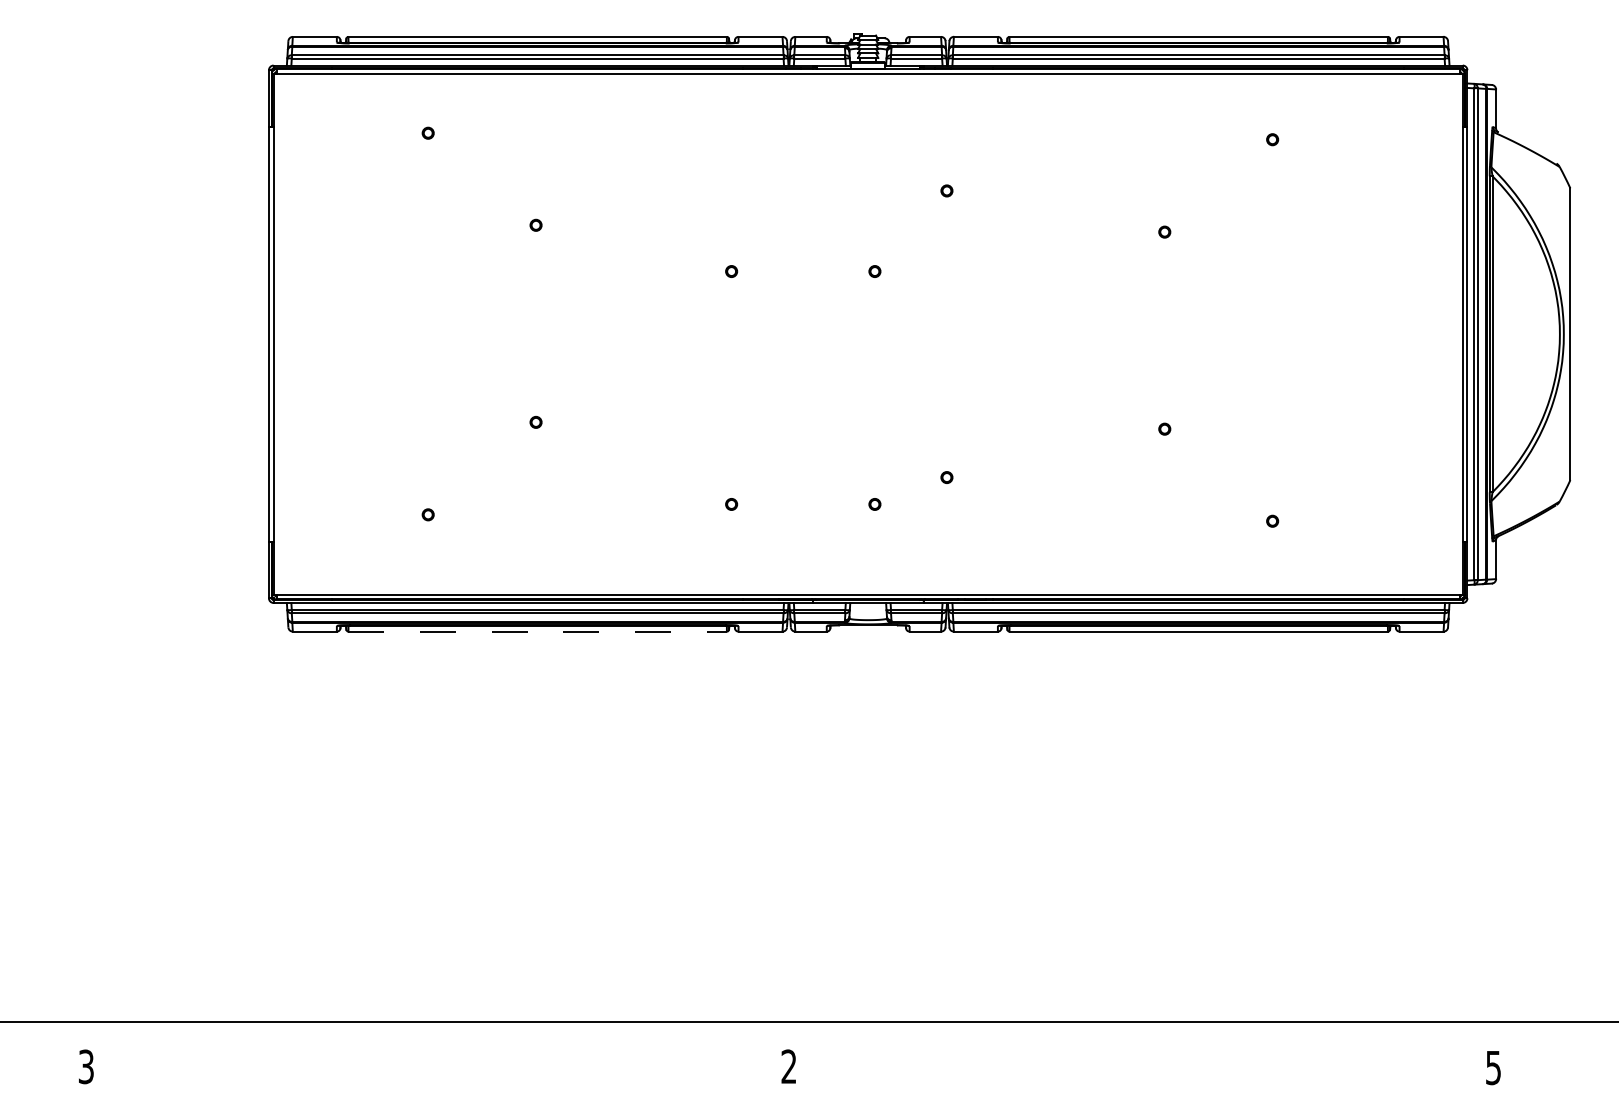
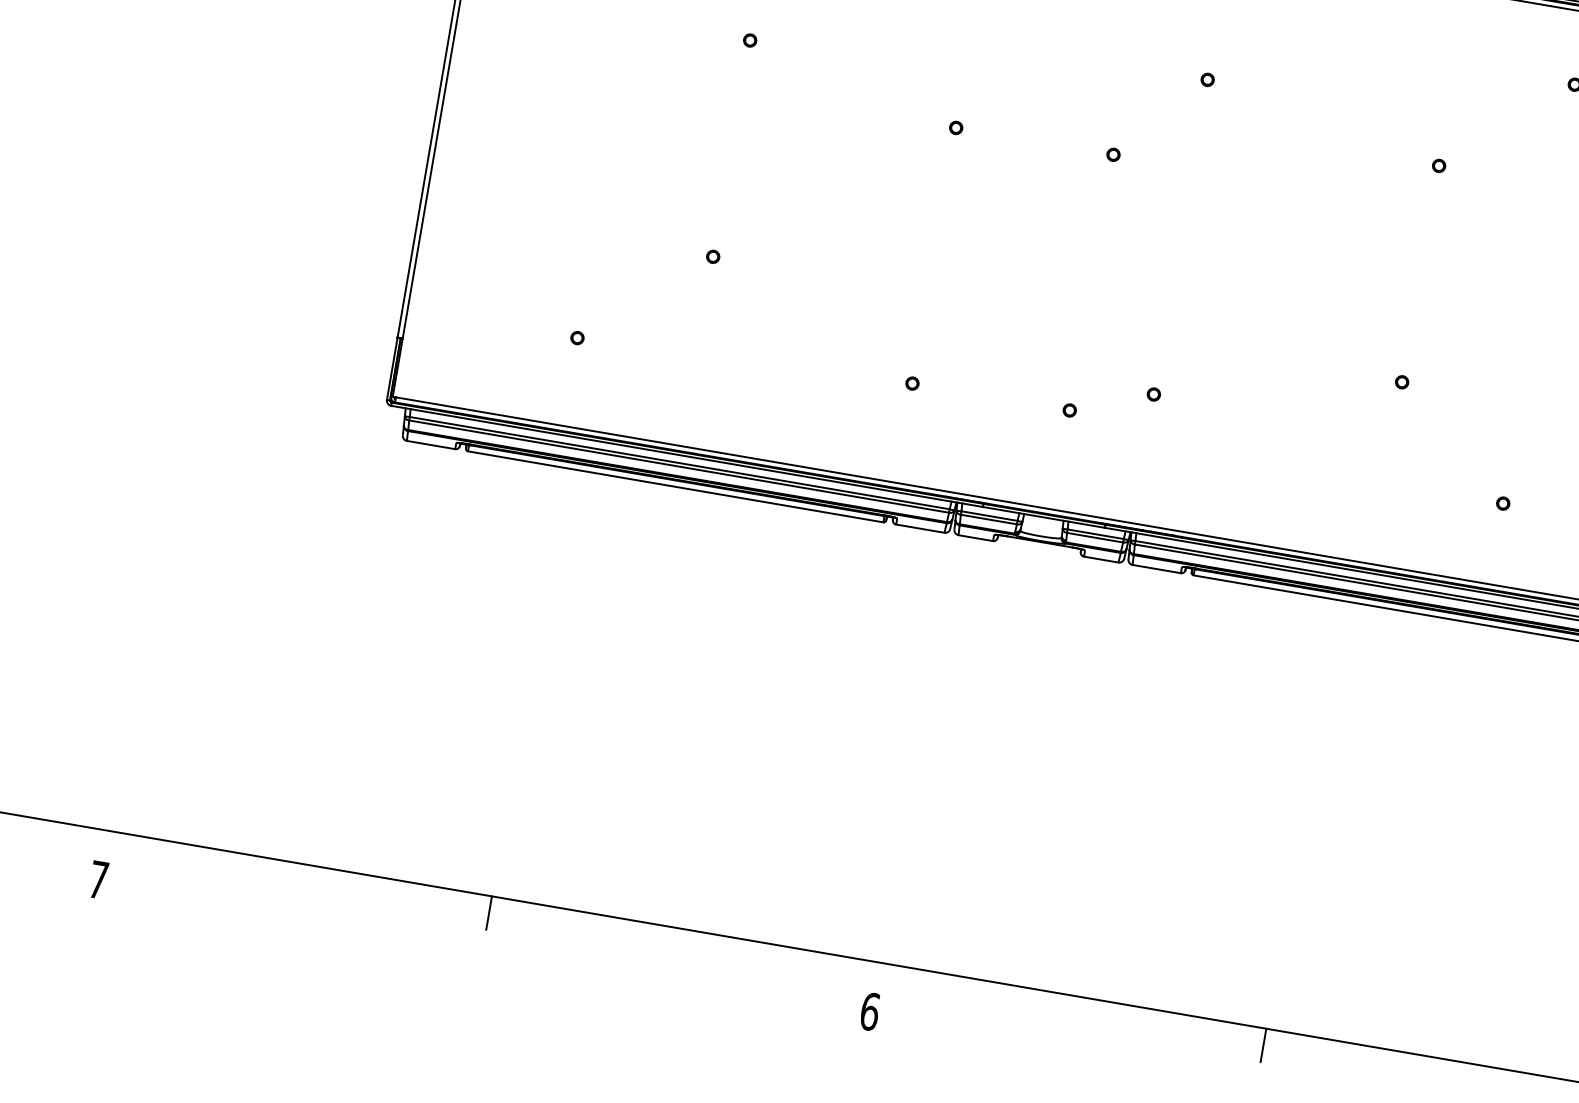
line: (538, 631) -> (676, 486), dashed -> solid
line: (437, 1036) -> (489, 912), added
line: (1142, 1036) -> (1263, 1044), added
text: (86, 1066) -> (98, 879), 3 -> 7
text: (788, 1066) -> (869, 1011), 2 -> 6

